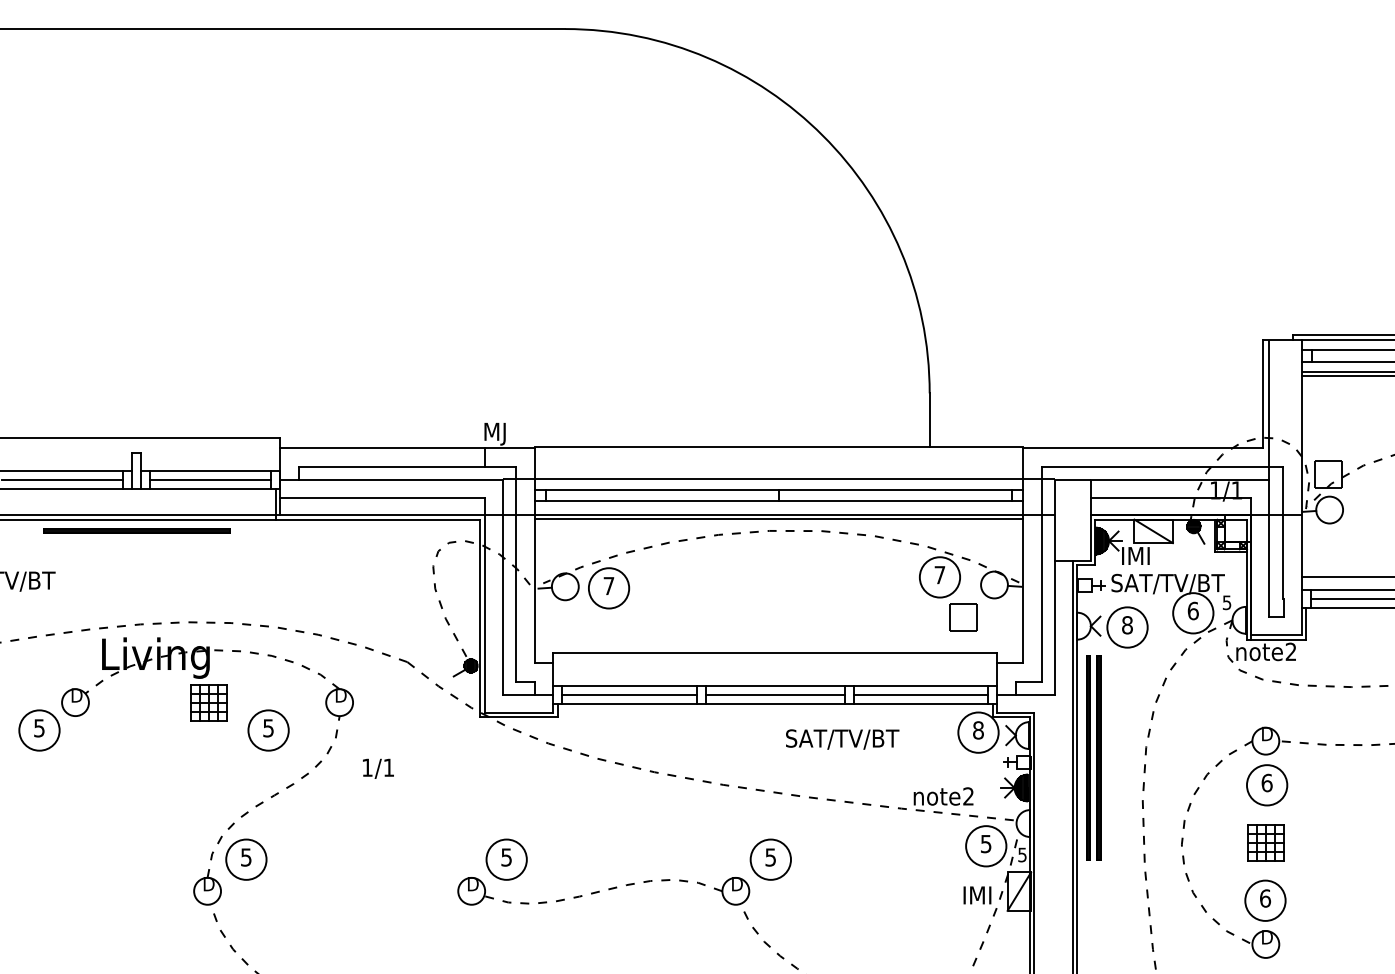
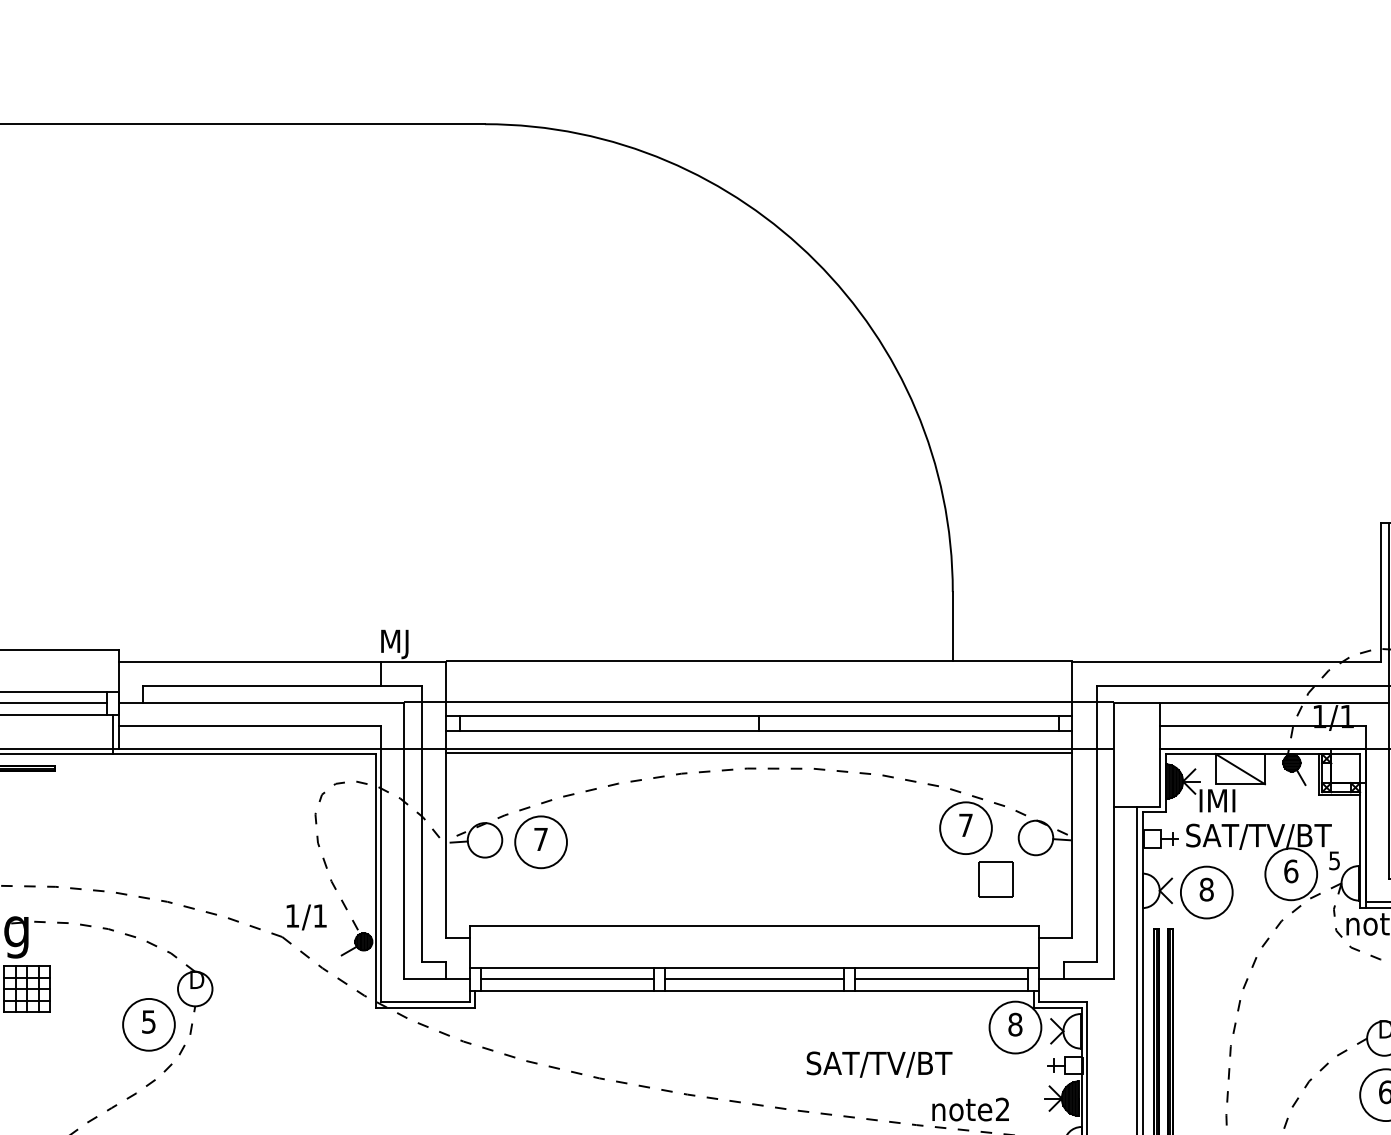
part: (268, 730) -> (148, 1024), moved
text: (842, 739) -> (879, 1064), moved
text: (378, 768) -> (306, 916), moved

